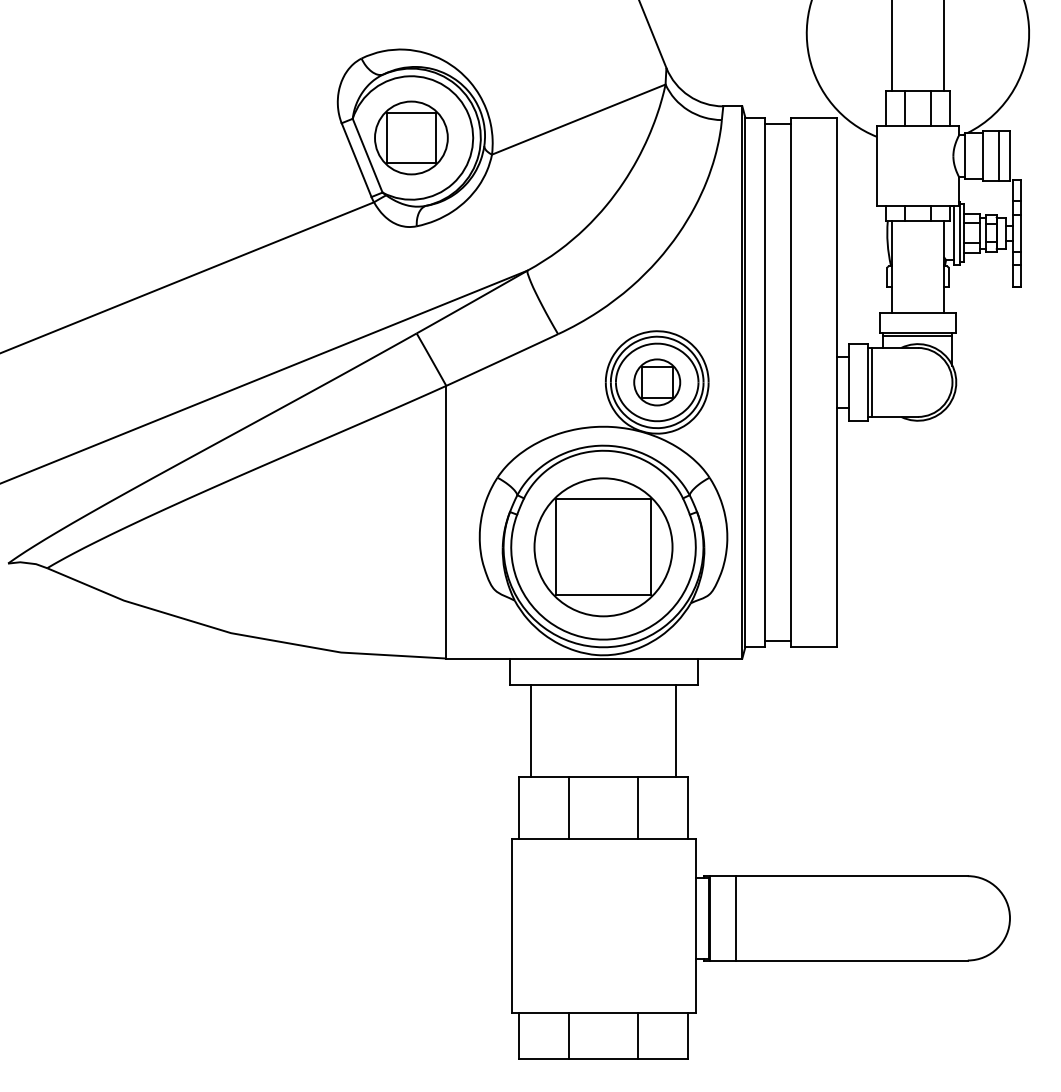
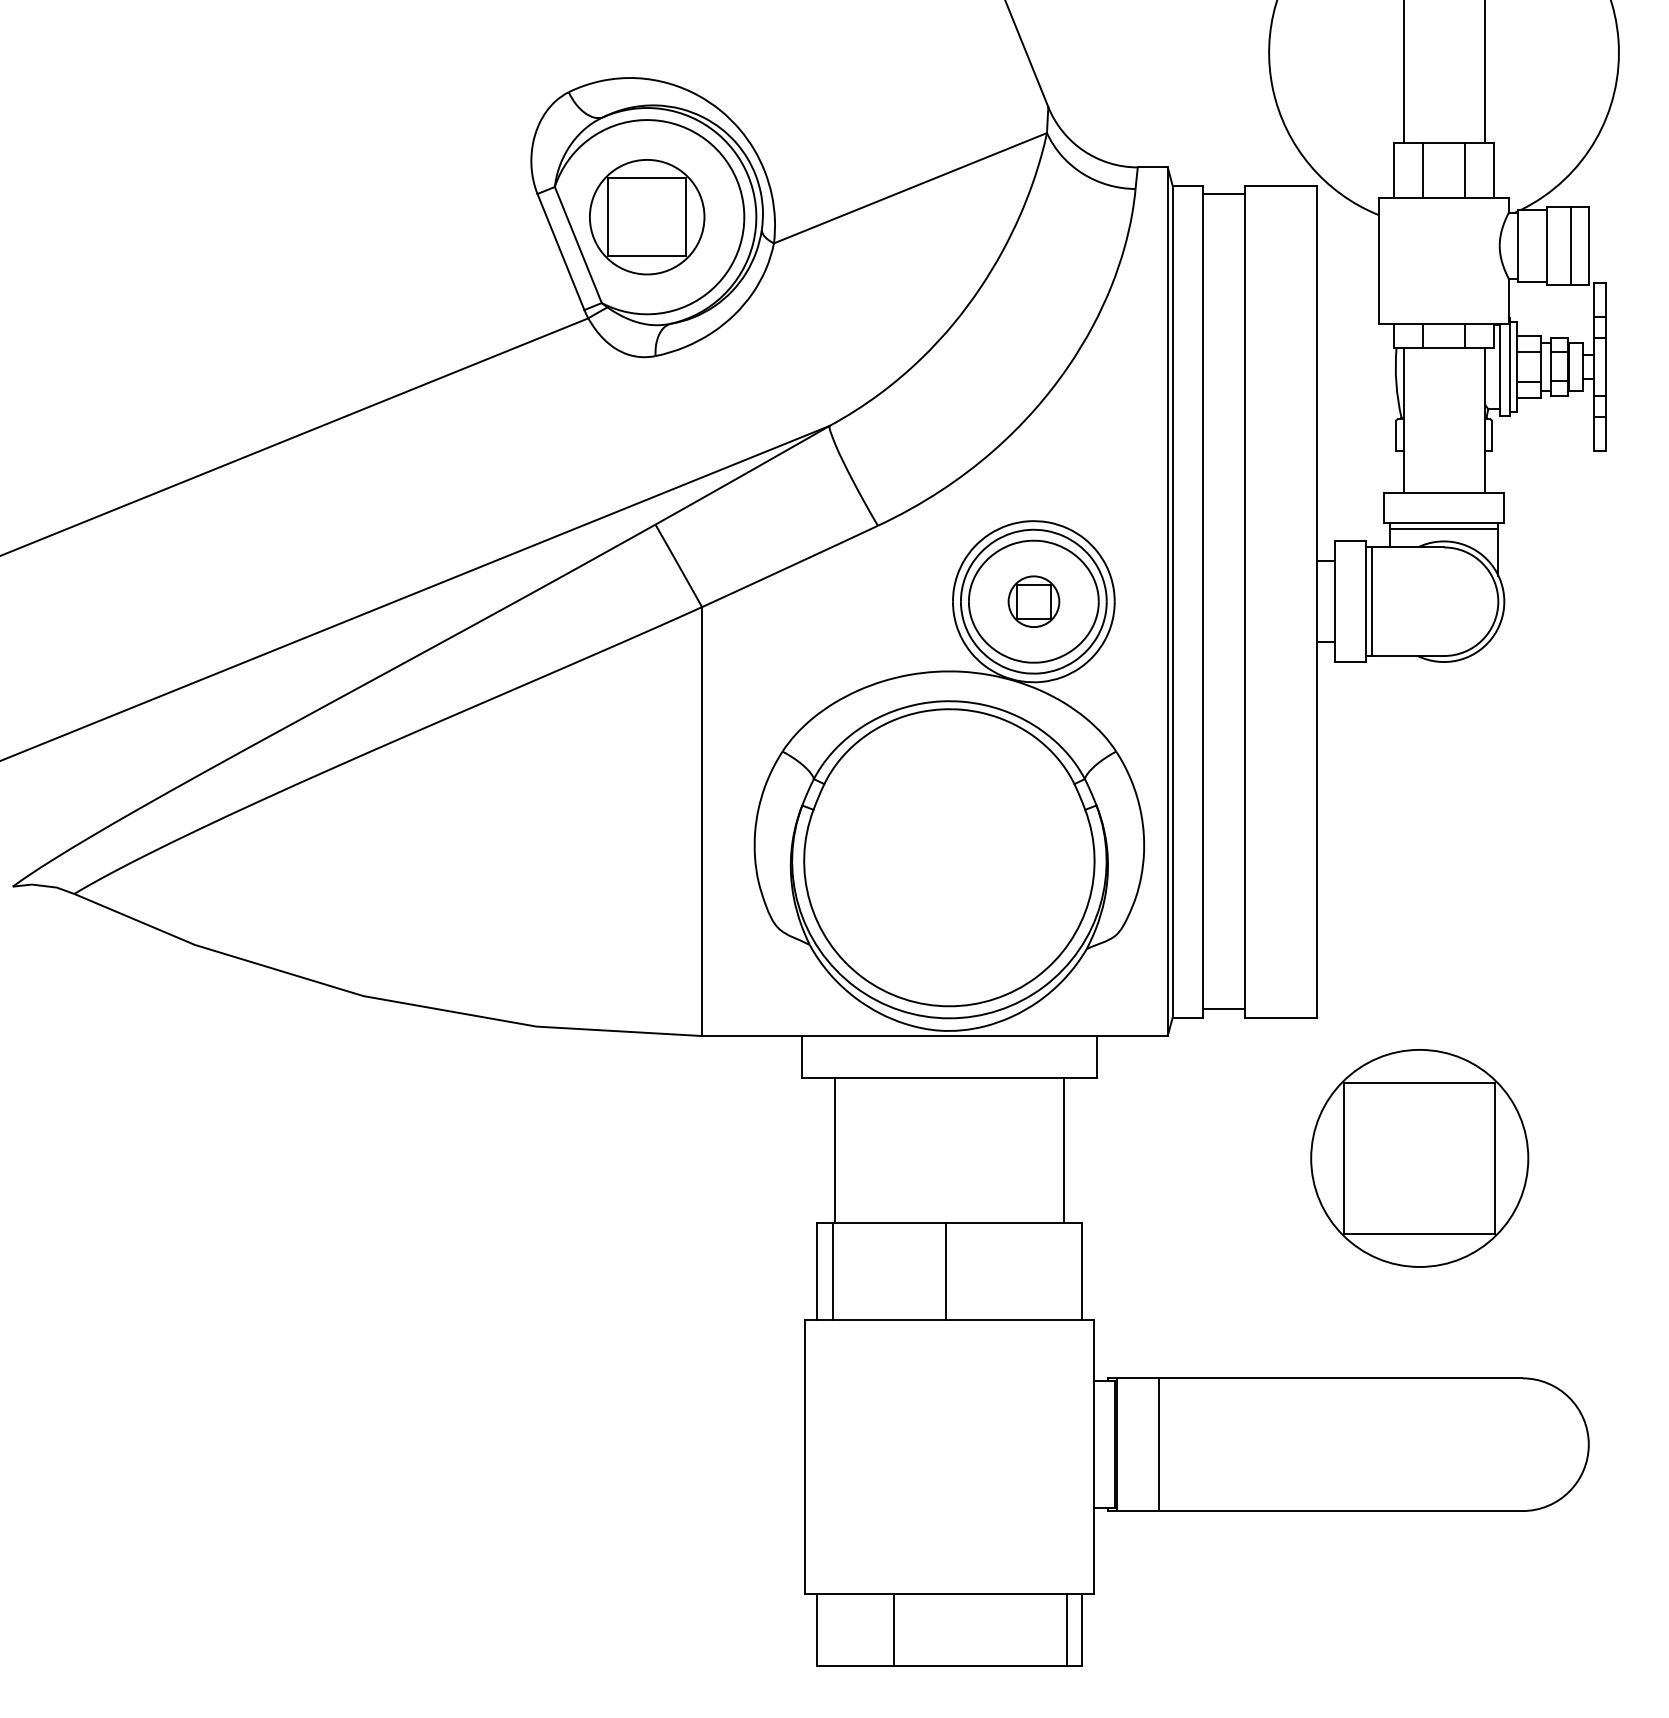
part: (657, 382) -> (1034, 601), size x0.7
part: (603, 547) -> (1419, 1158), moved
line: (568, 807) -> (832, 1270), moved
line: (638, 807) -> (946, 1270), moved
line: (638, 1036) -> (1067, 1630), moved

